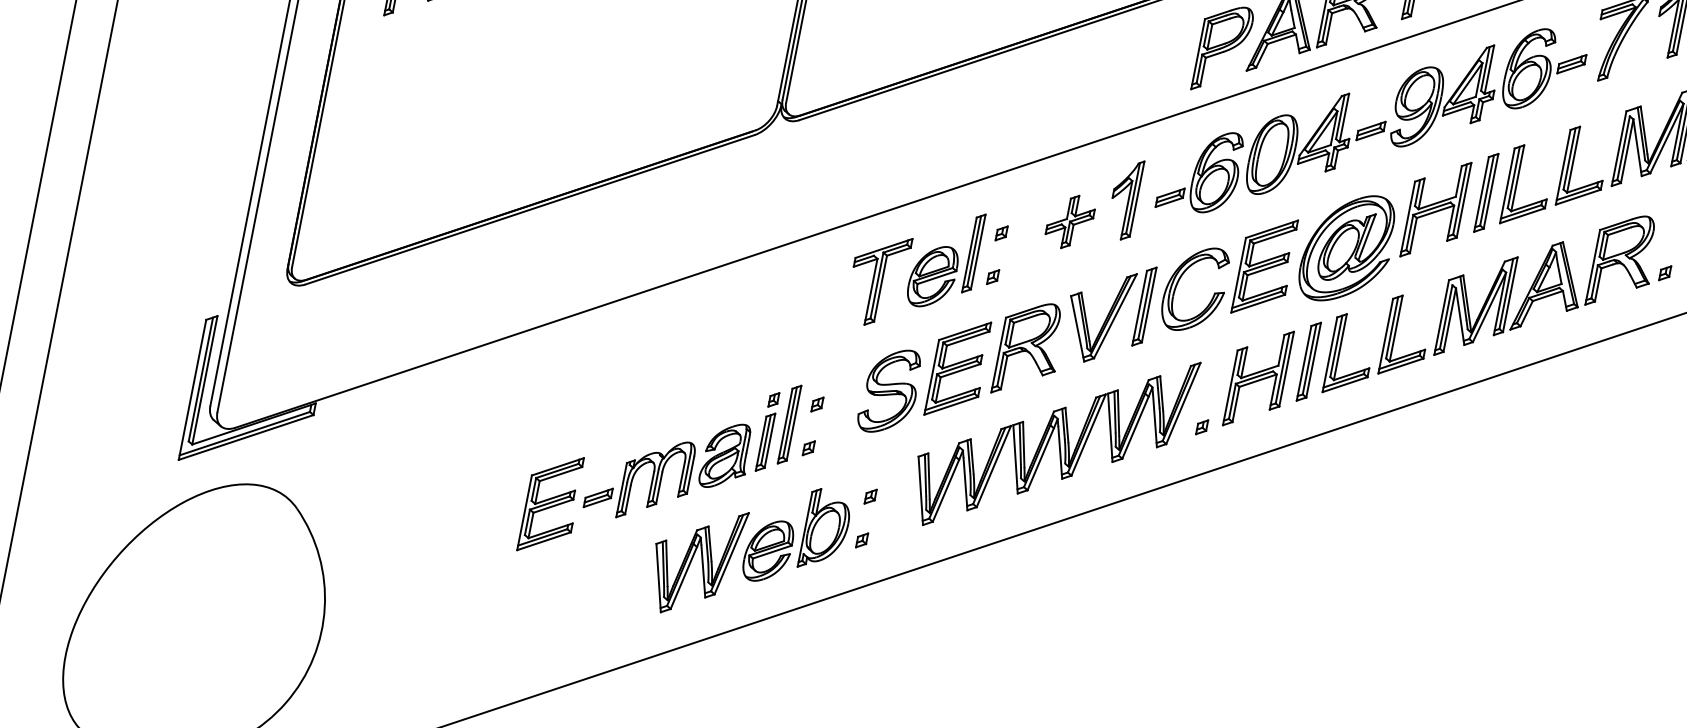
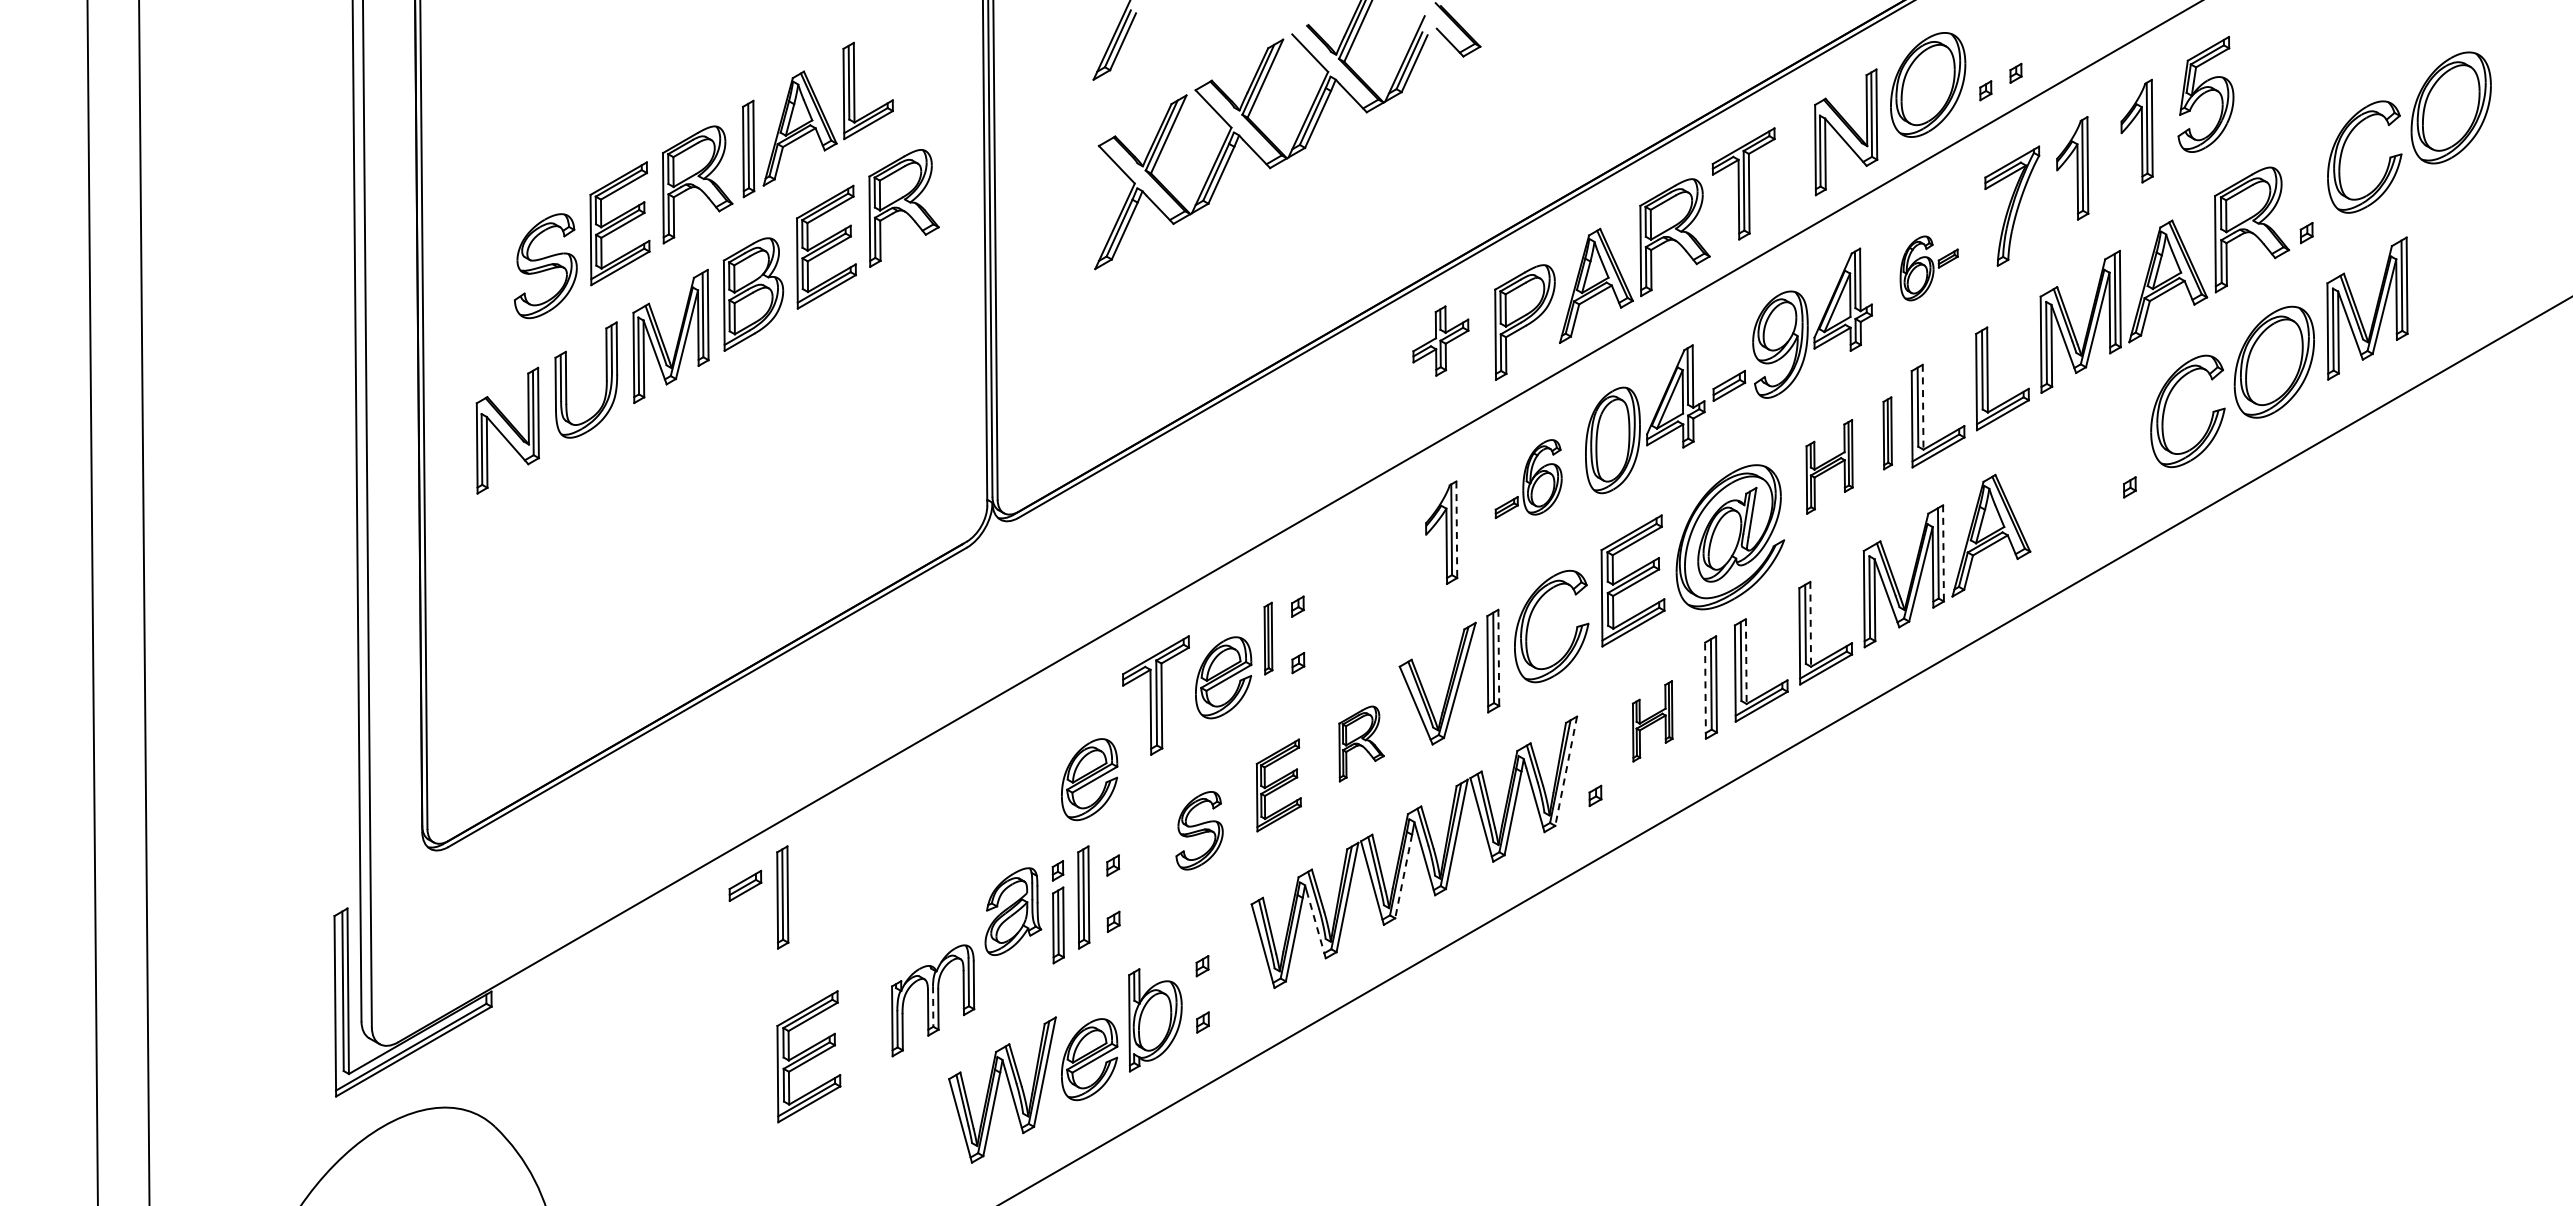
part: (1543, 71) -> (1928, 268), size x0.6
part: (1200, 170) -> (1528, 478), size x0.7
line: (1518, 178) -> (1923, 407), solid -> dashed
part: (1485, 192) -> (1887, 433), size x0.7
line: (1136, 199) -> (1456, 530), solid -> dashed
part: (1435, 209) -> (1829, 466), size x0.7
part: (1070, 221) -> (1440, 340), moved
part: (973, 253) -> (1268, 638), size x0.7
part: (1623, 262) -> (2075, 484), removed
line: (1510, 294) -> (1943, 553), solid -> dashed
line: (1148, 305) -> (1498, 658), solid -> dashed
line: (1395, 328) -> (1810, 624), solid -> dashed
part: (812, 334) -> (1089, 779), added
line: (1340, 347) -> (1746, 662), solid -> dashed
part: (1029, 349) -> (1361, 743), size x0.6
line: (1304, 363) -> (1705, 690), solid -> dashed
part: (958, 368) -> (1278, 785), size x0.7
part: (556, 376) -> (782, 897), added
part: (1258, 378) -> (1652, 721), size x0.6
part: (889, 391) -> (1199, 830), size x0.7
line: (1183, 403) -> (1566, 771), solid -> dashed
part: (726, 456) -> (1013, 911), moved
line: (1040, 459) -> (1403, 876), solid -> dashed
line: (965, 484) -> (1316, 926), solid -> dashed
line: (655, 485) -> (933, 1007), solid -> dashed
part: (598, 497) -> (745, 885), moved

